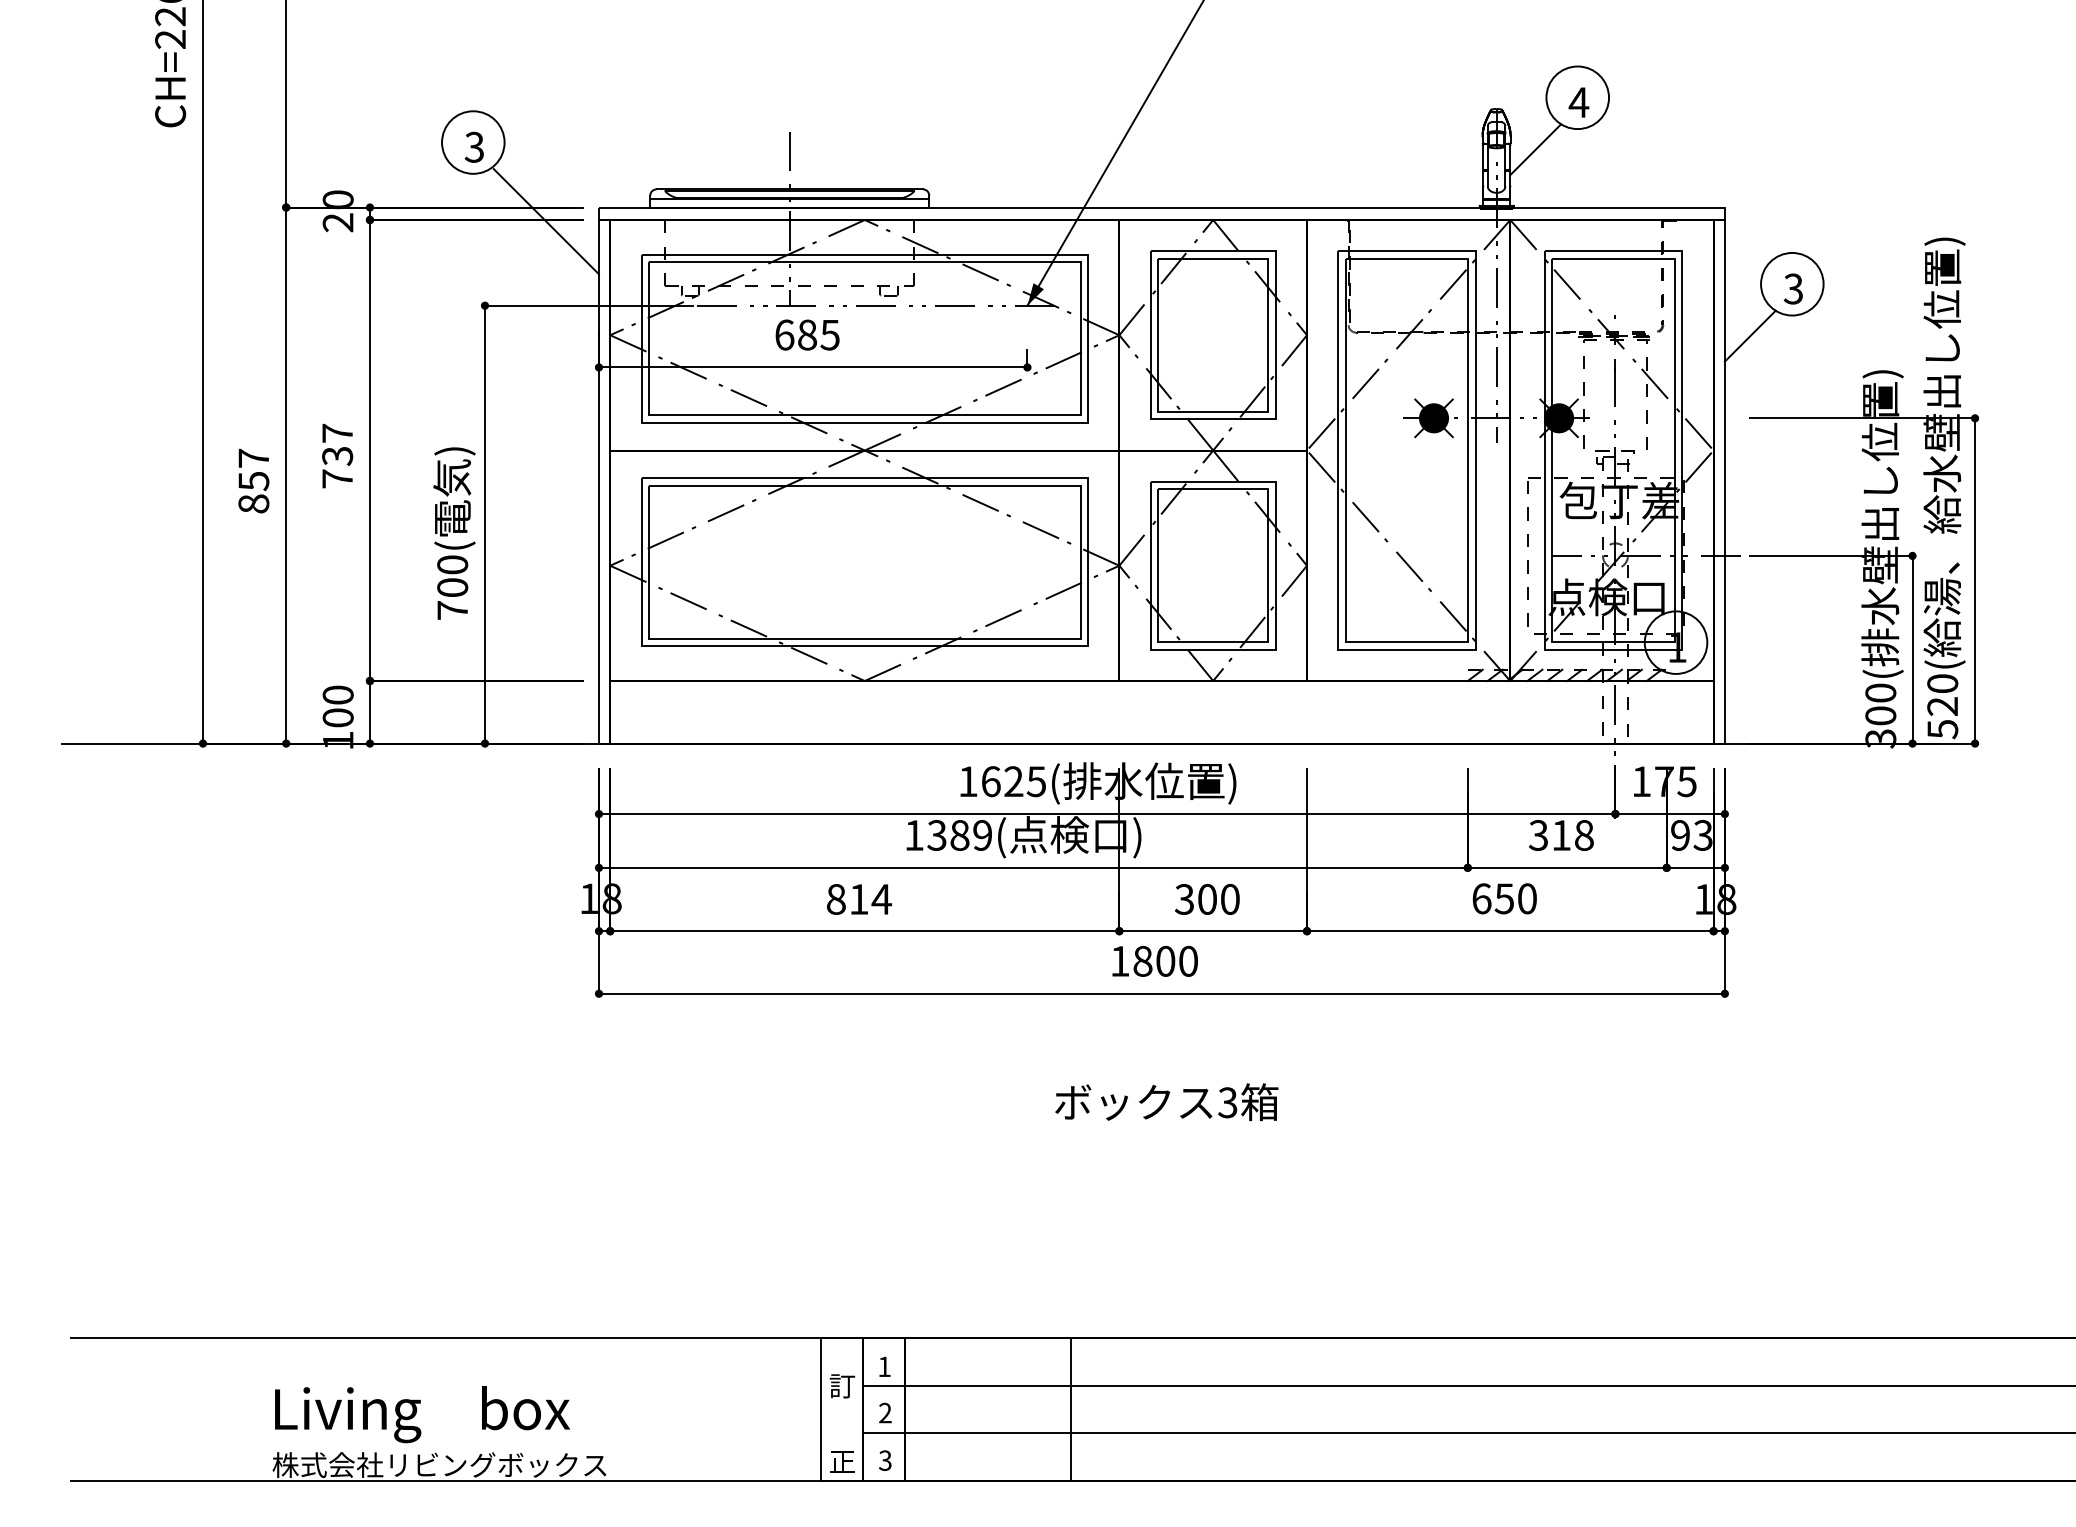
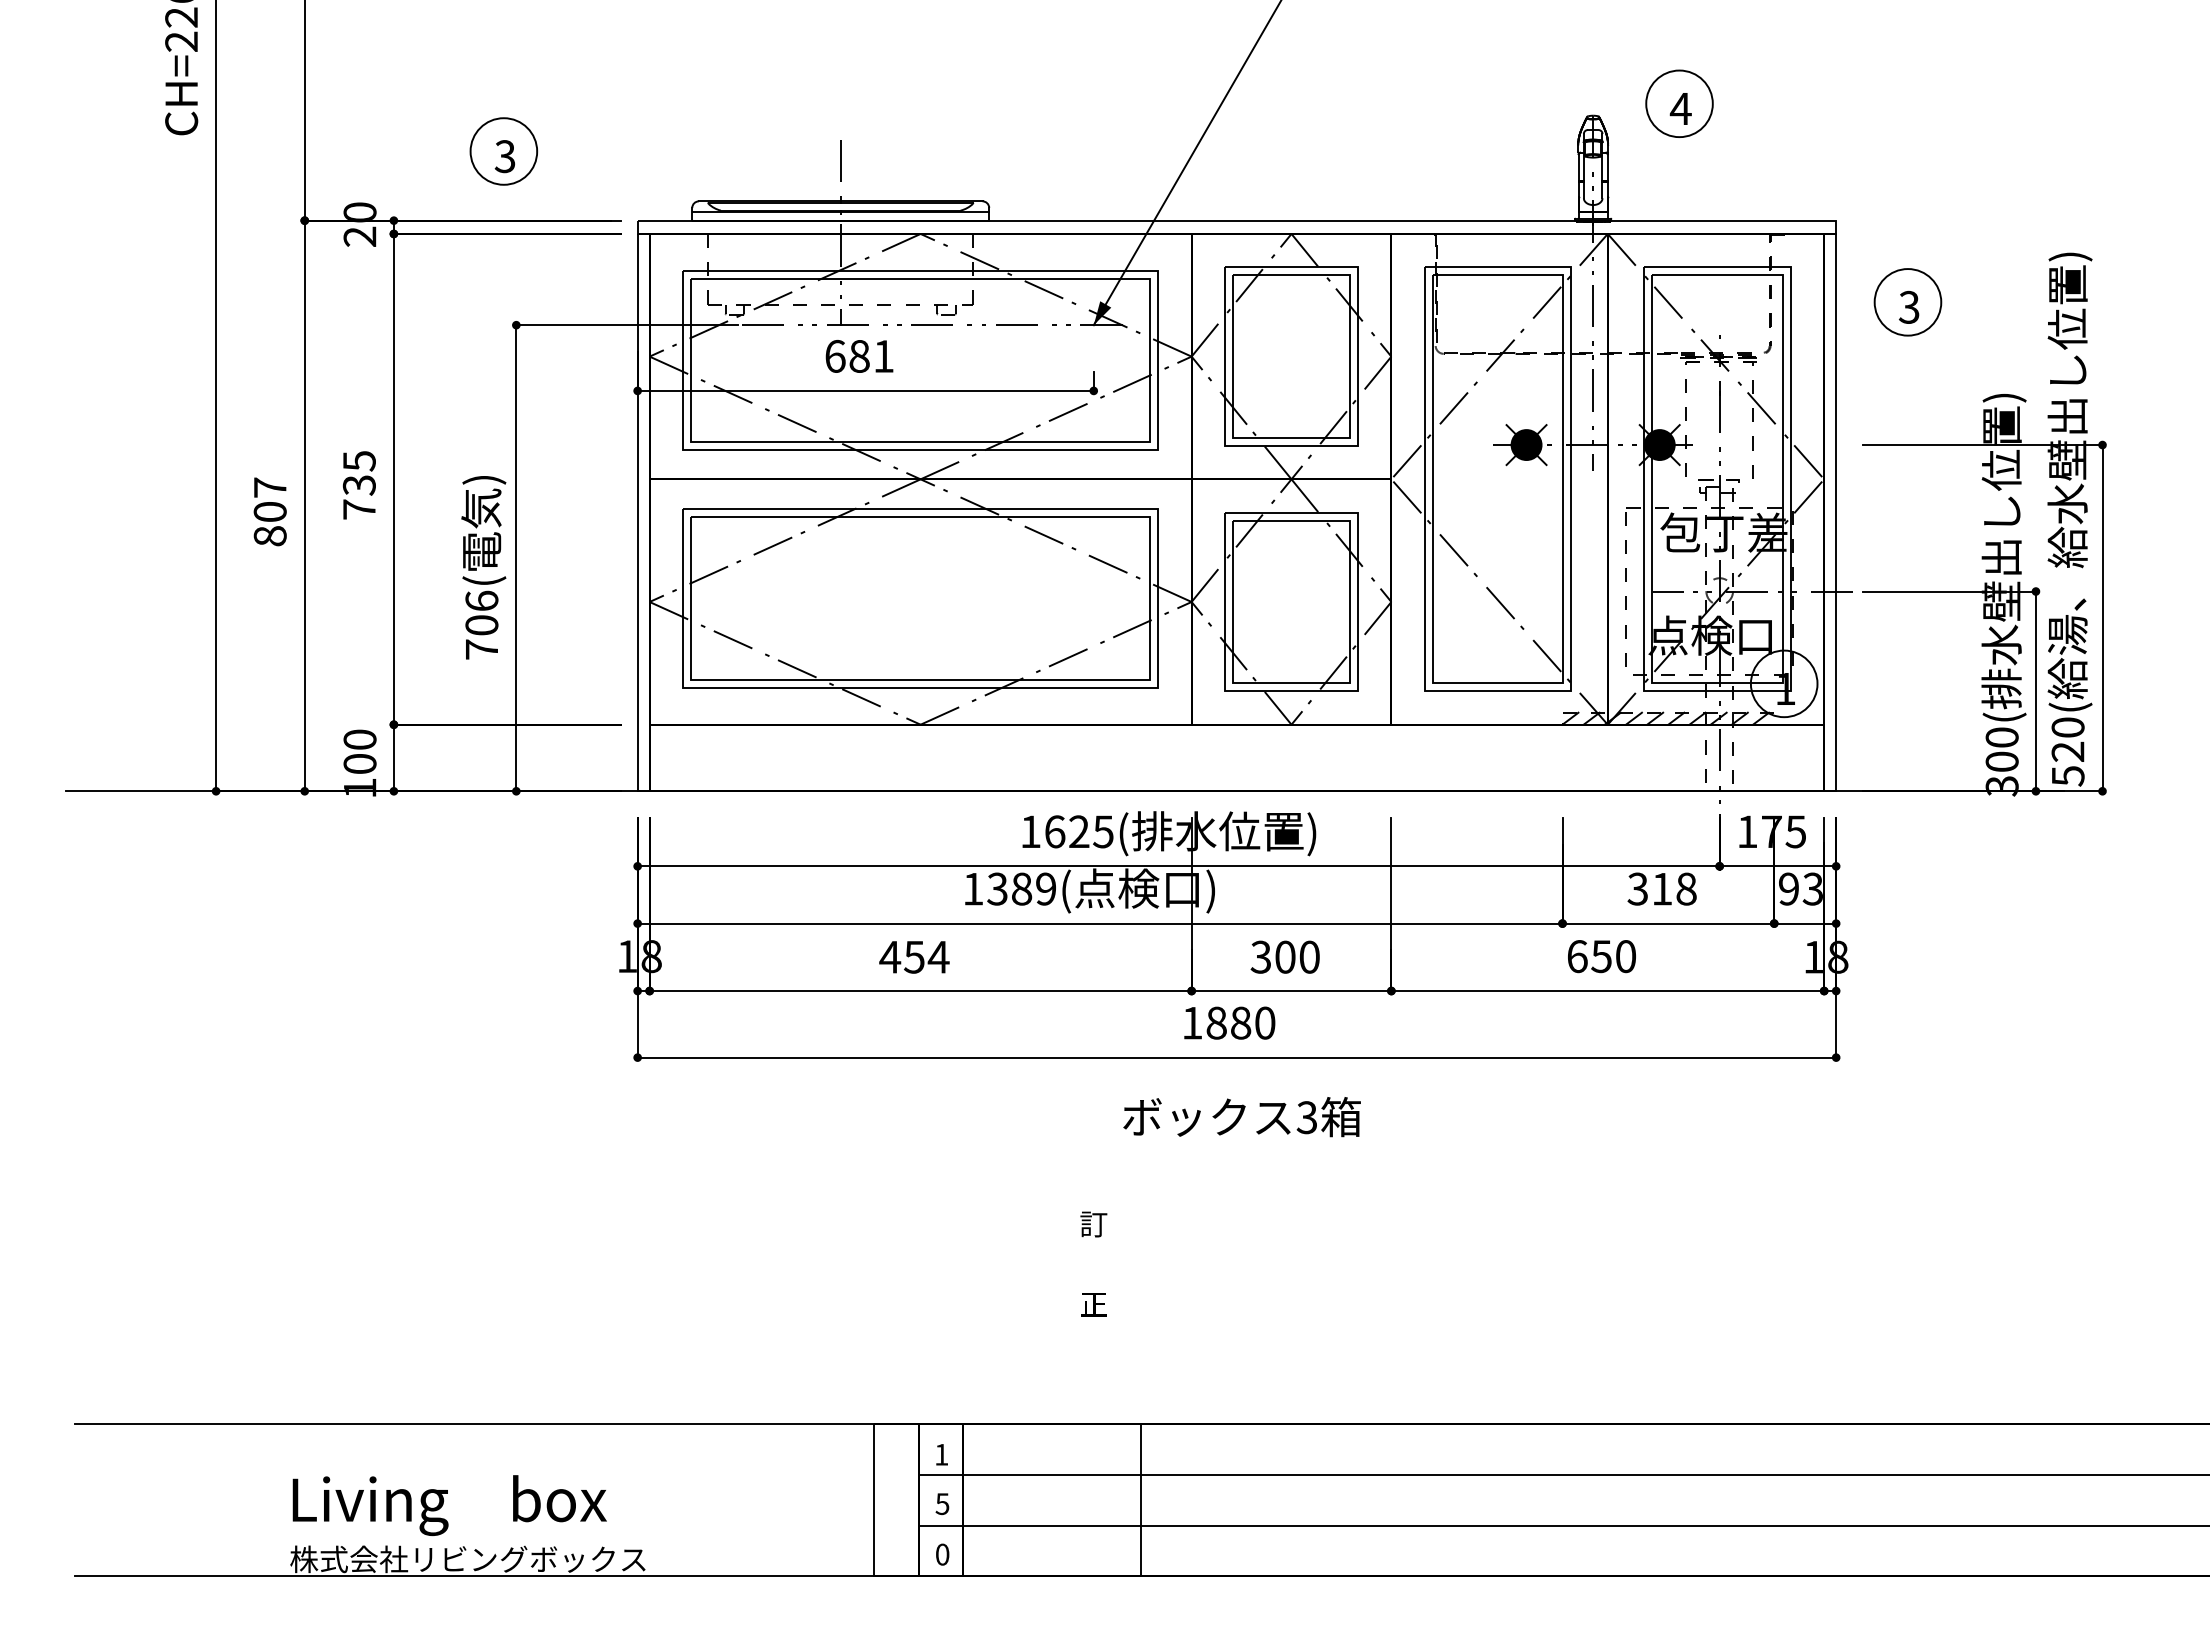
line: (1535, 150) -> (1634, 159), removed
line: (546, 221) -> (581, 235), removed
text: (829, 335) -> (883, 356), 685 -> 681
line: (1750, 336) -> (1863, 357), removed
text: (337, 433) -> (359, 461), 737 -> 735
text: (253, 481) -> (269, 512), 857 -> 807
text: (452, 564) -> (481, 600), 700( -> 706(
text: (846, 898) -> (901, 956), 814 -> 454
text: (1166, 960) -> (1241, 1022), 1800 -> 1880
text: (1166, 1102) -> (1241, 1117), moved
text: (885, 1413) -> (942, 1504), 2 -> 5
text: (842, 1422) -> (1093, 1263), moved
text: (885, 1460) -> (942, 1554), 3 -> 0

